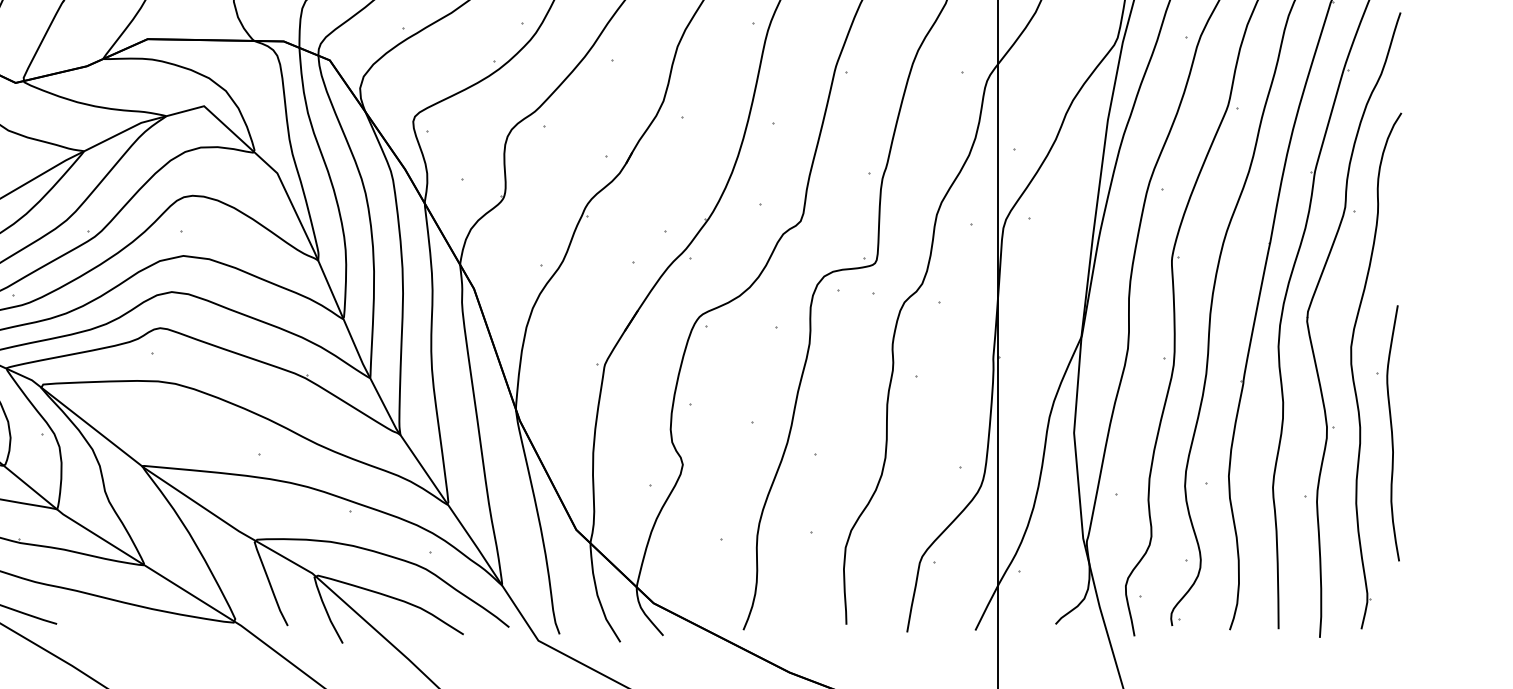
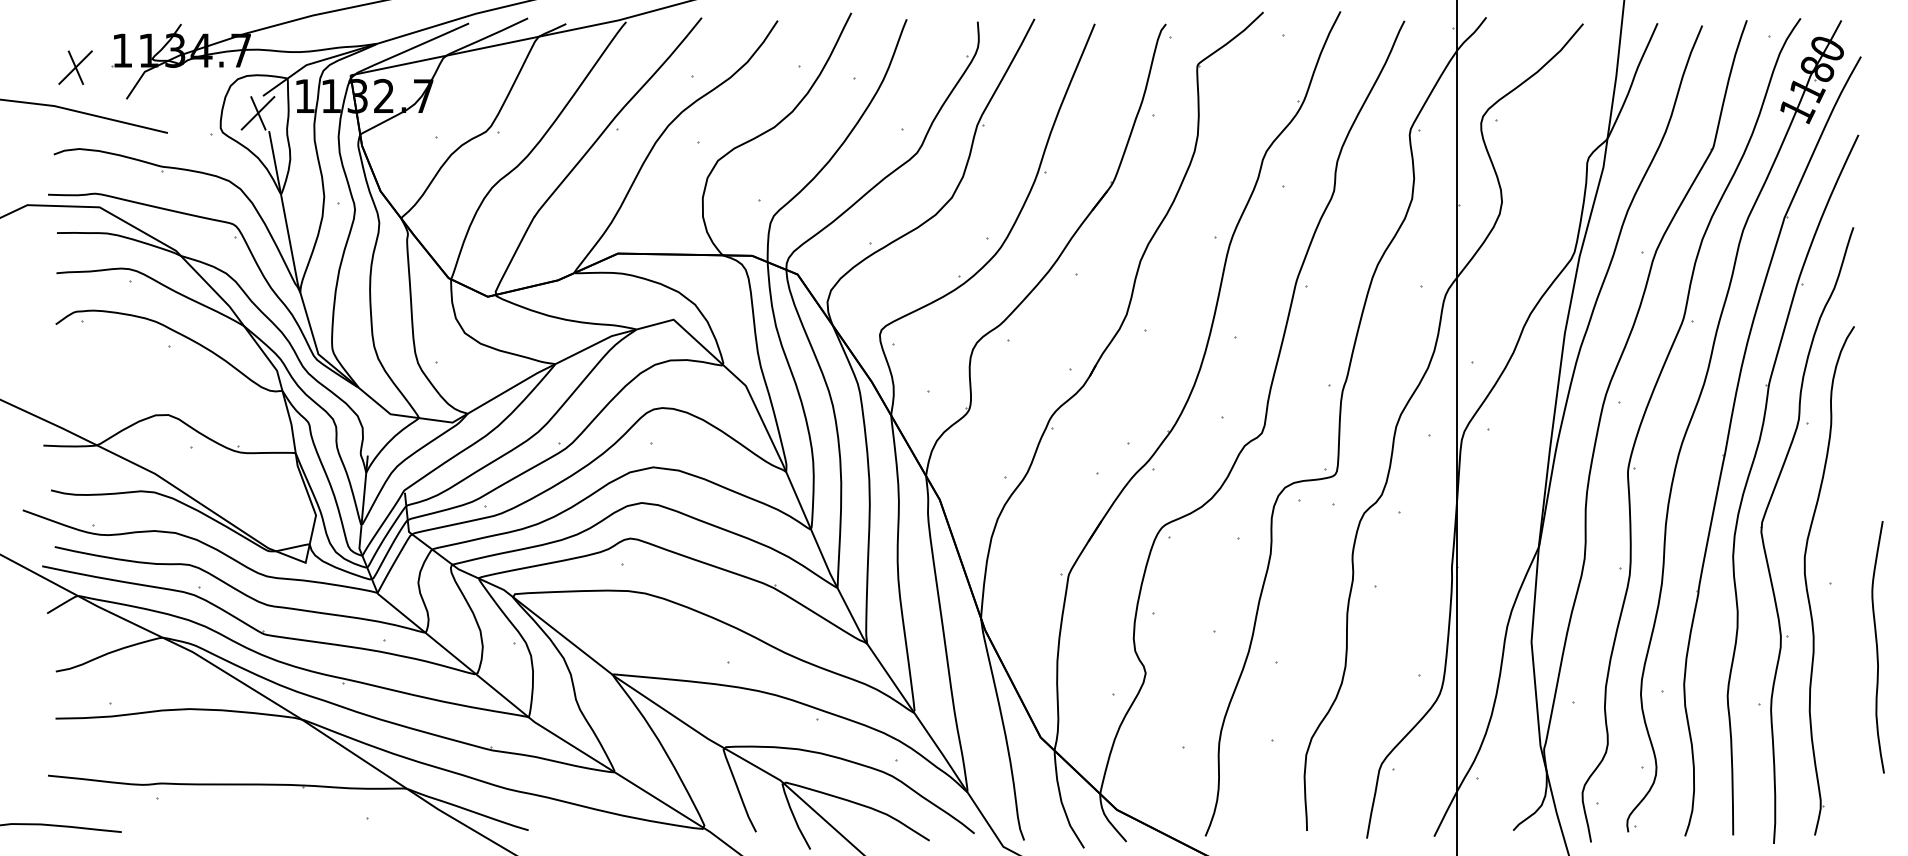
curve: (1392, 433) -> (1877, 647), moved

